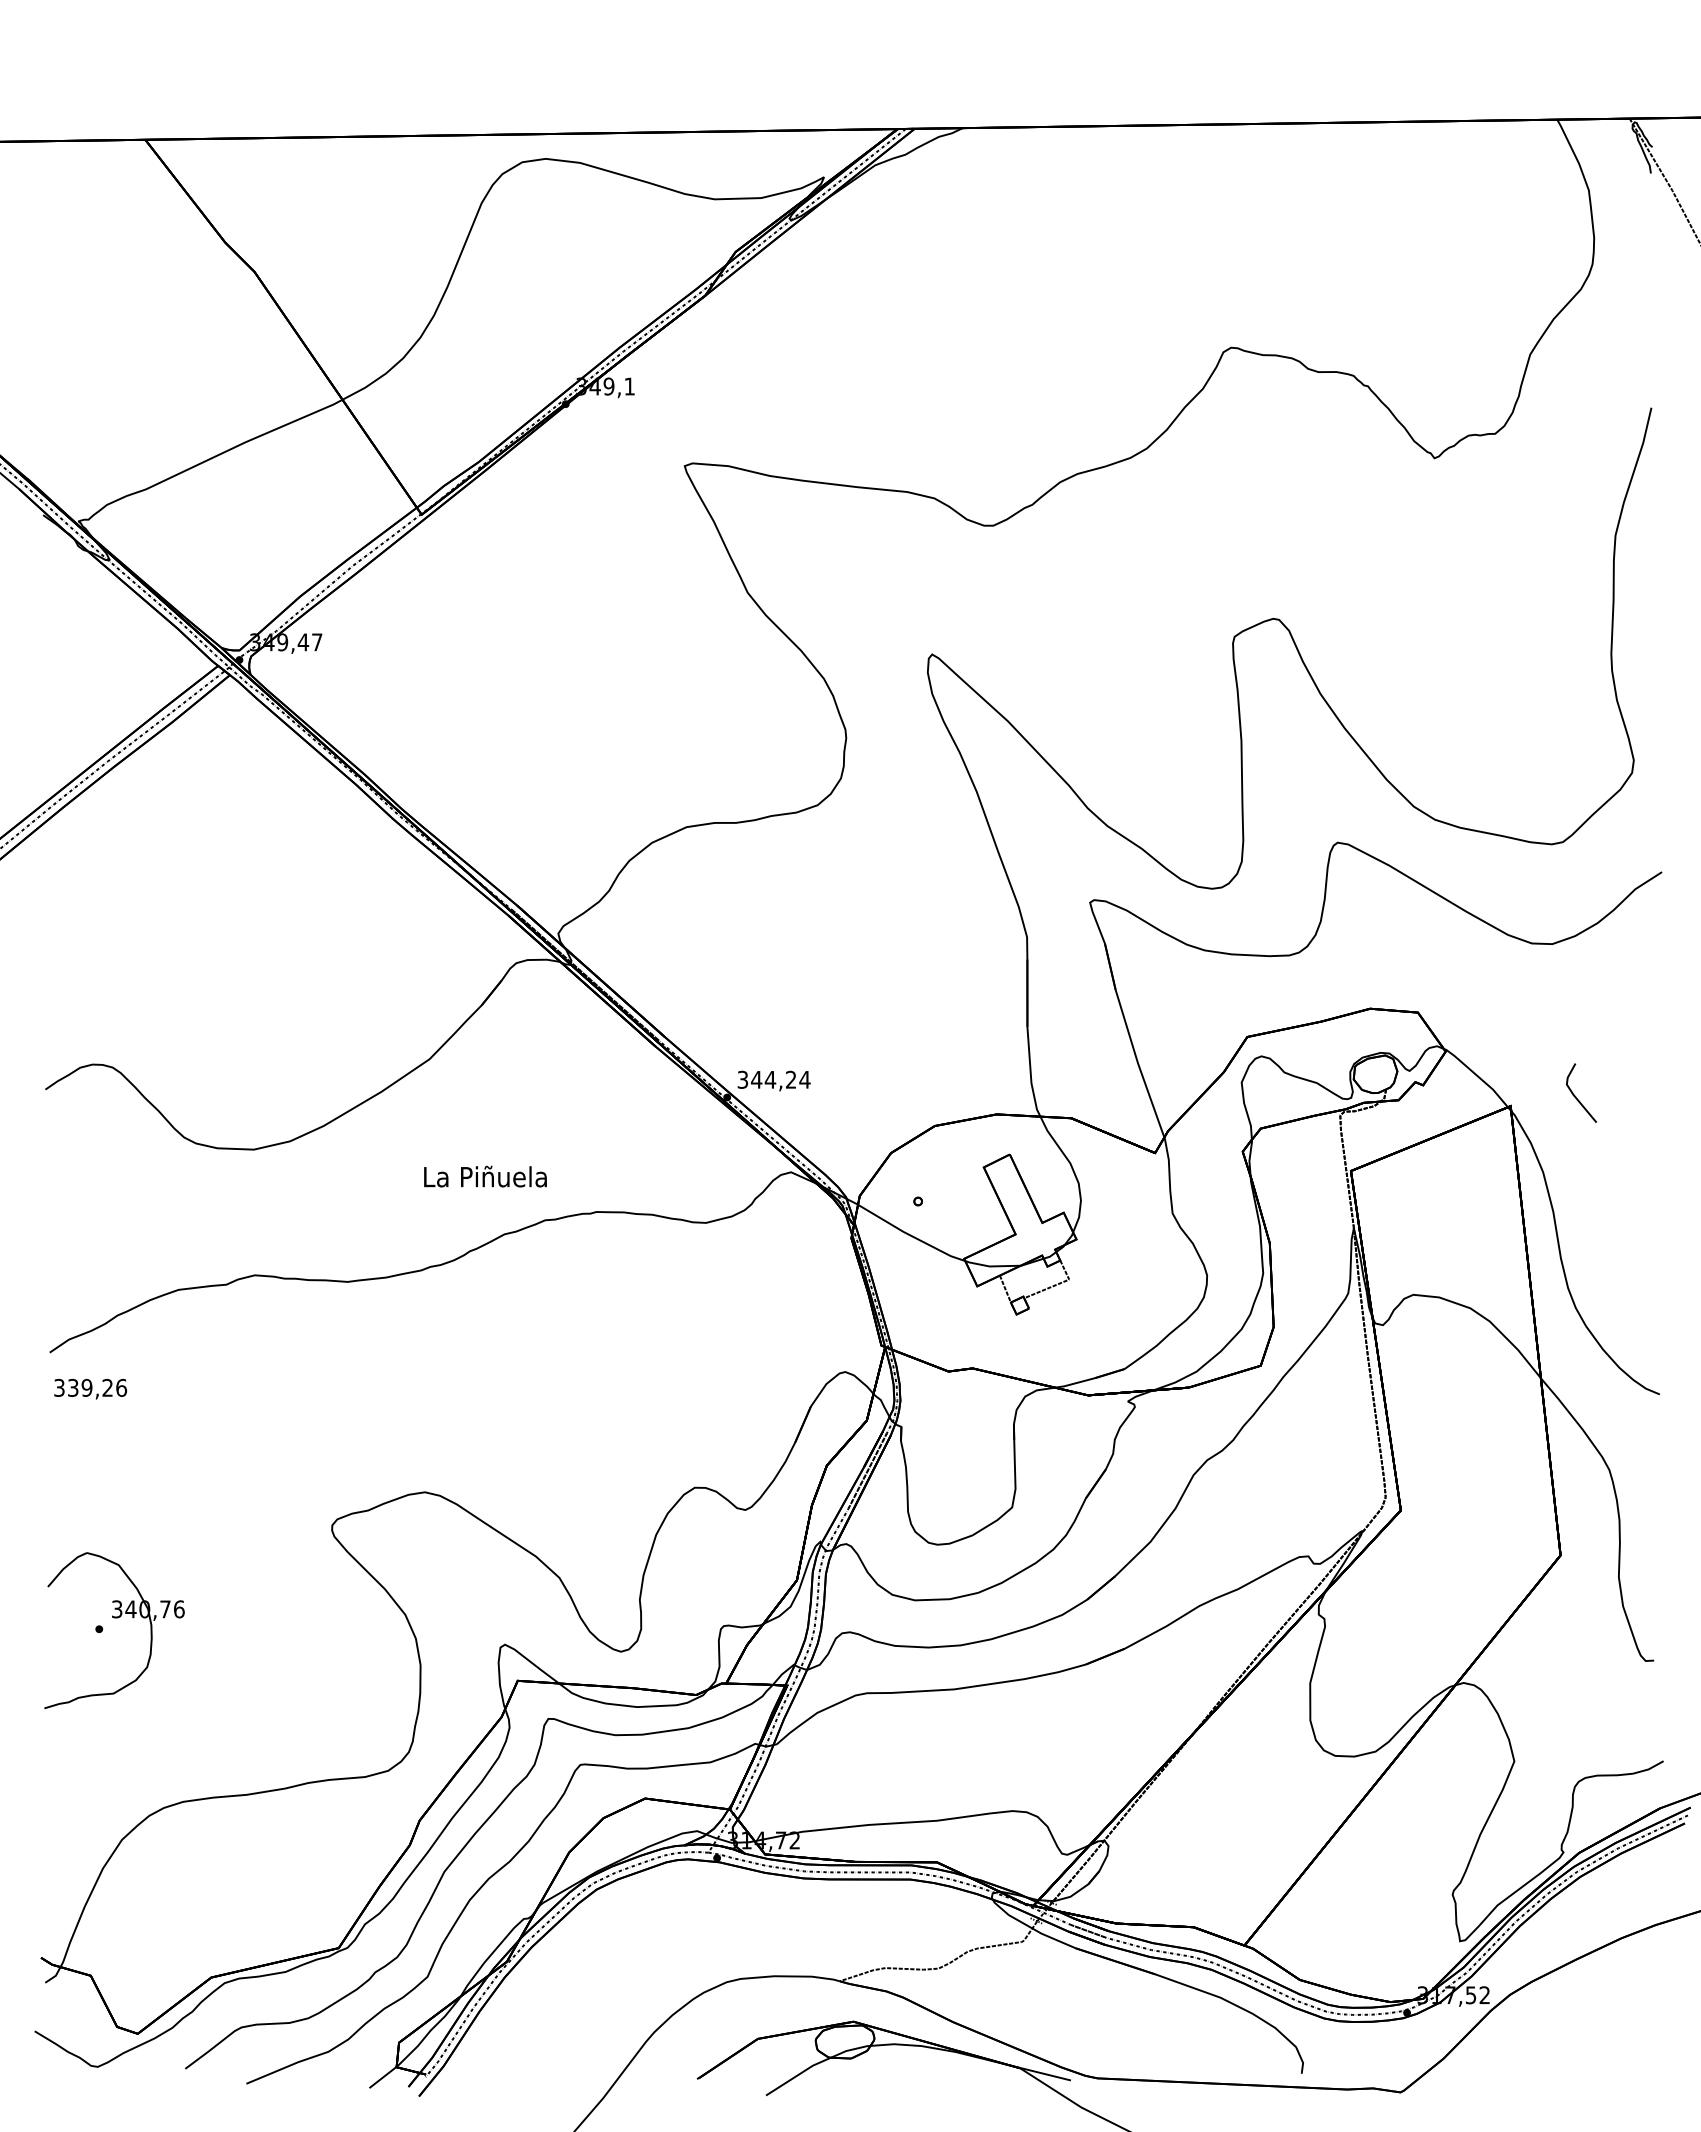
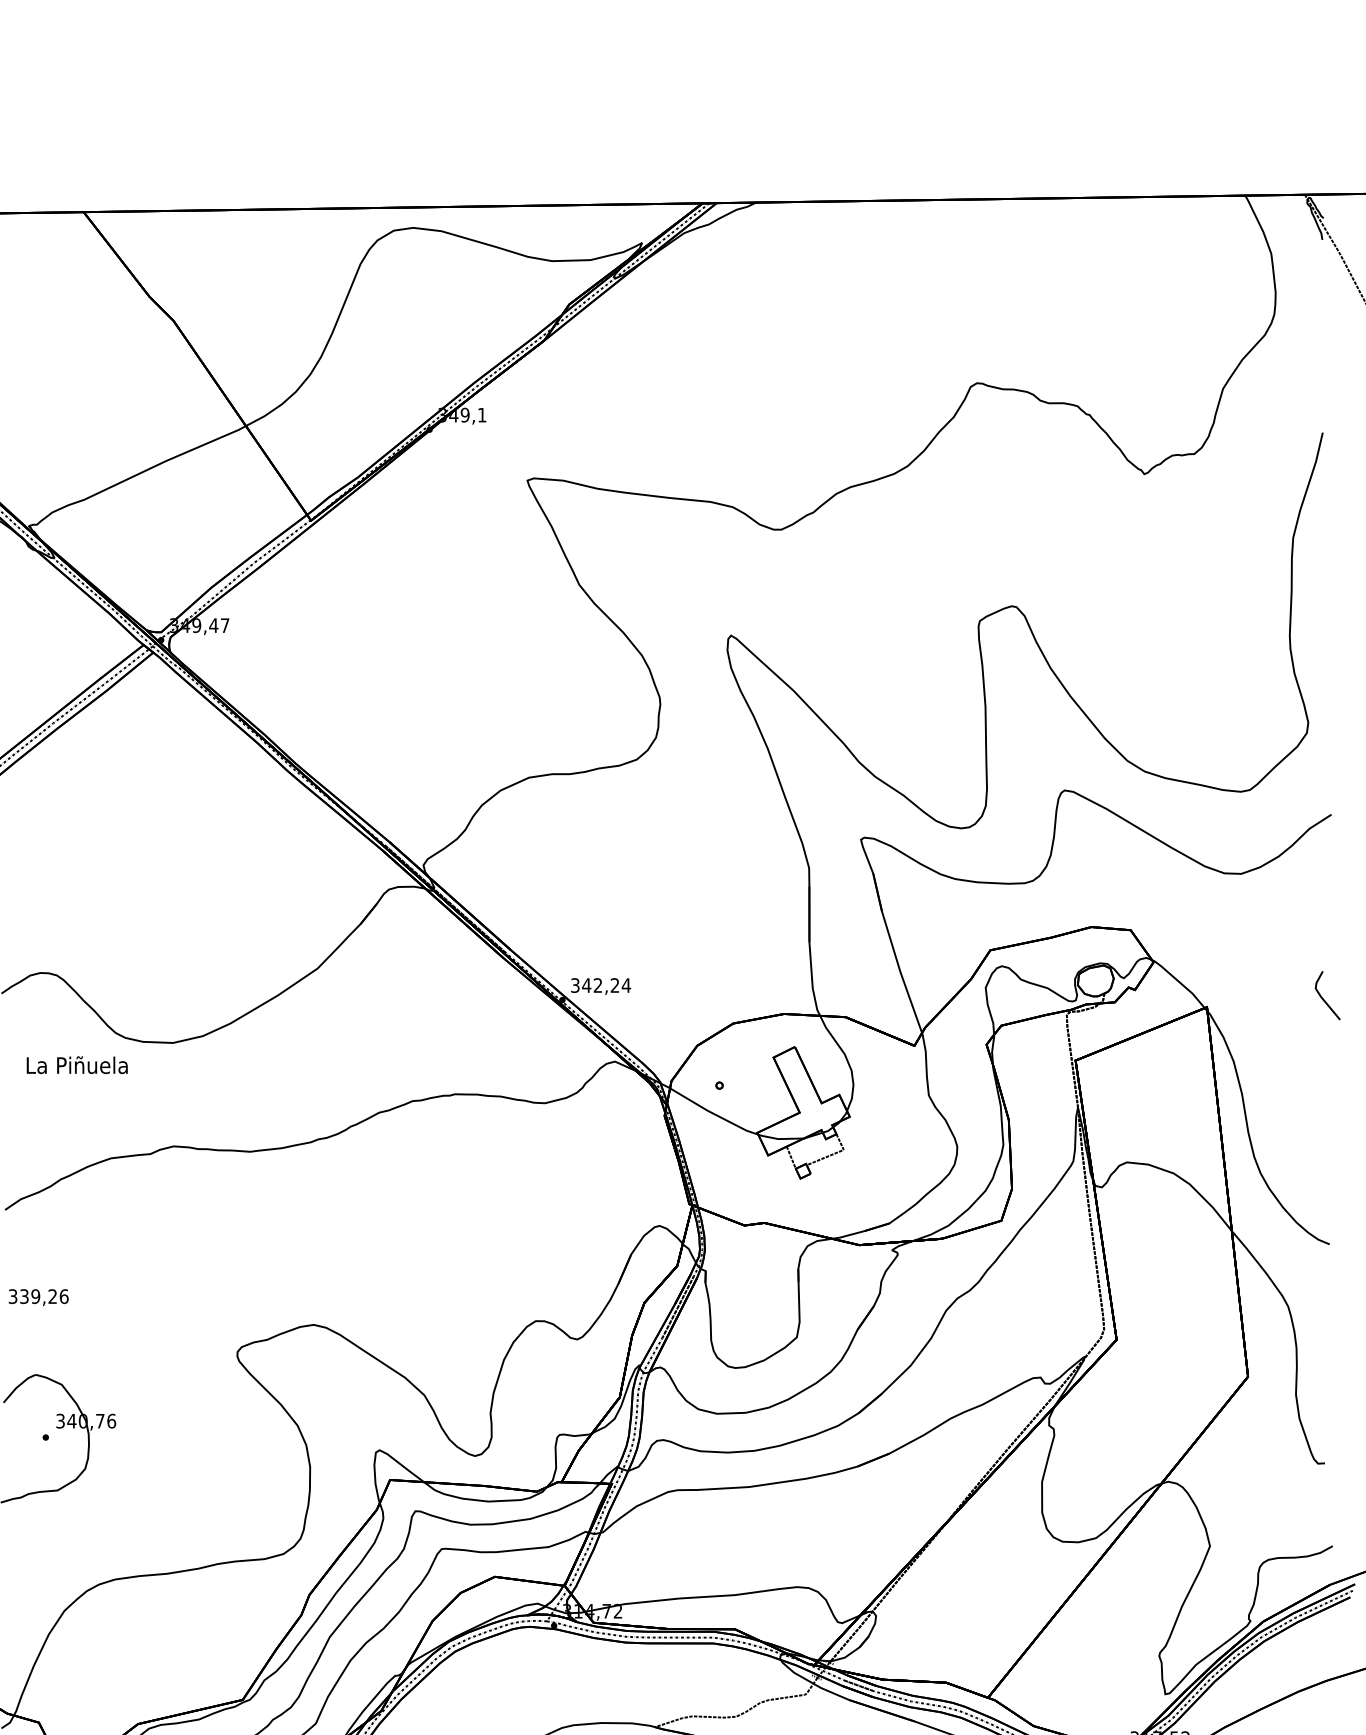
text: (770, 1079) -> (598, 985), 344,24 -> 342,24
line: (1576, 1096) -> (1323, 998), moved
text: (485, 1176) -> (77, 1065), moved
text: (90, 1388) -> (38, 1297), moved

